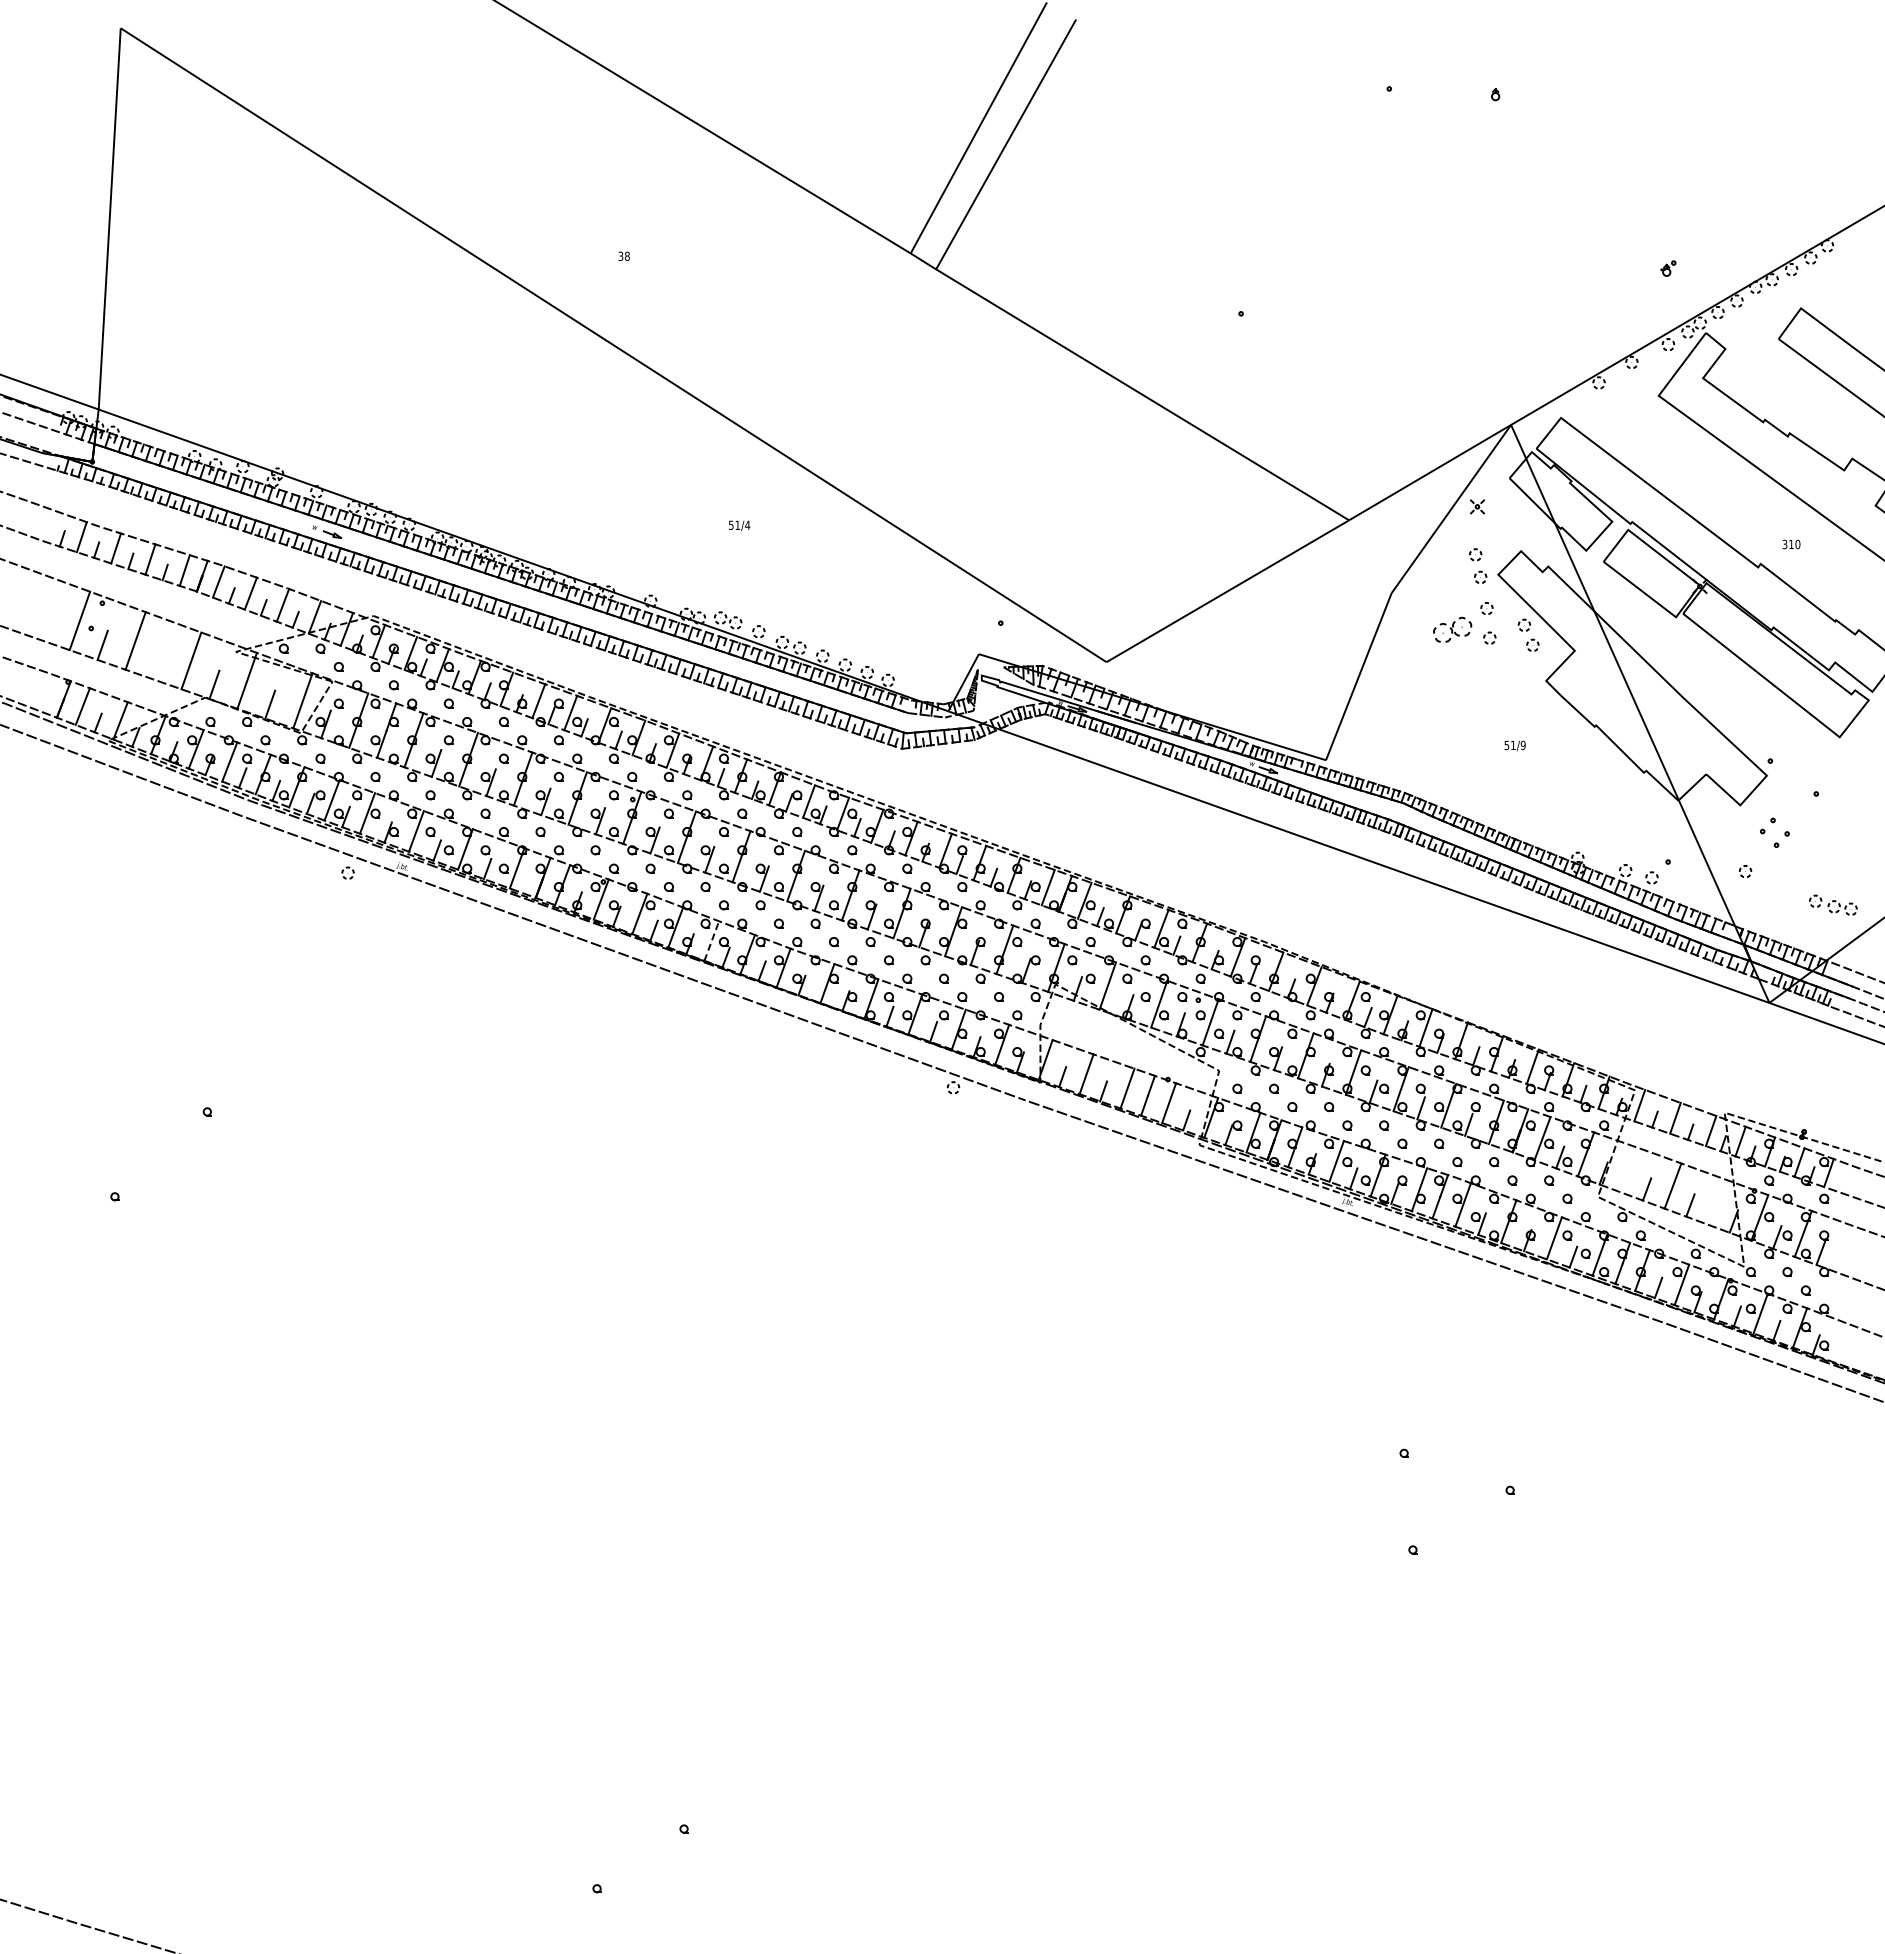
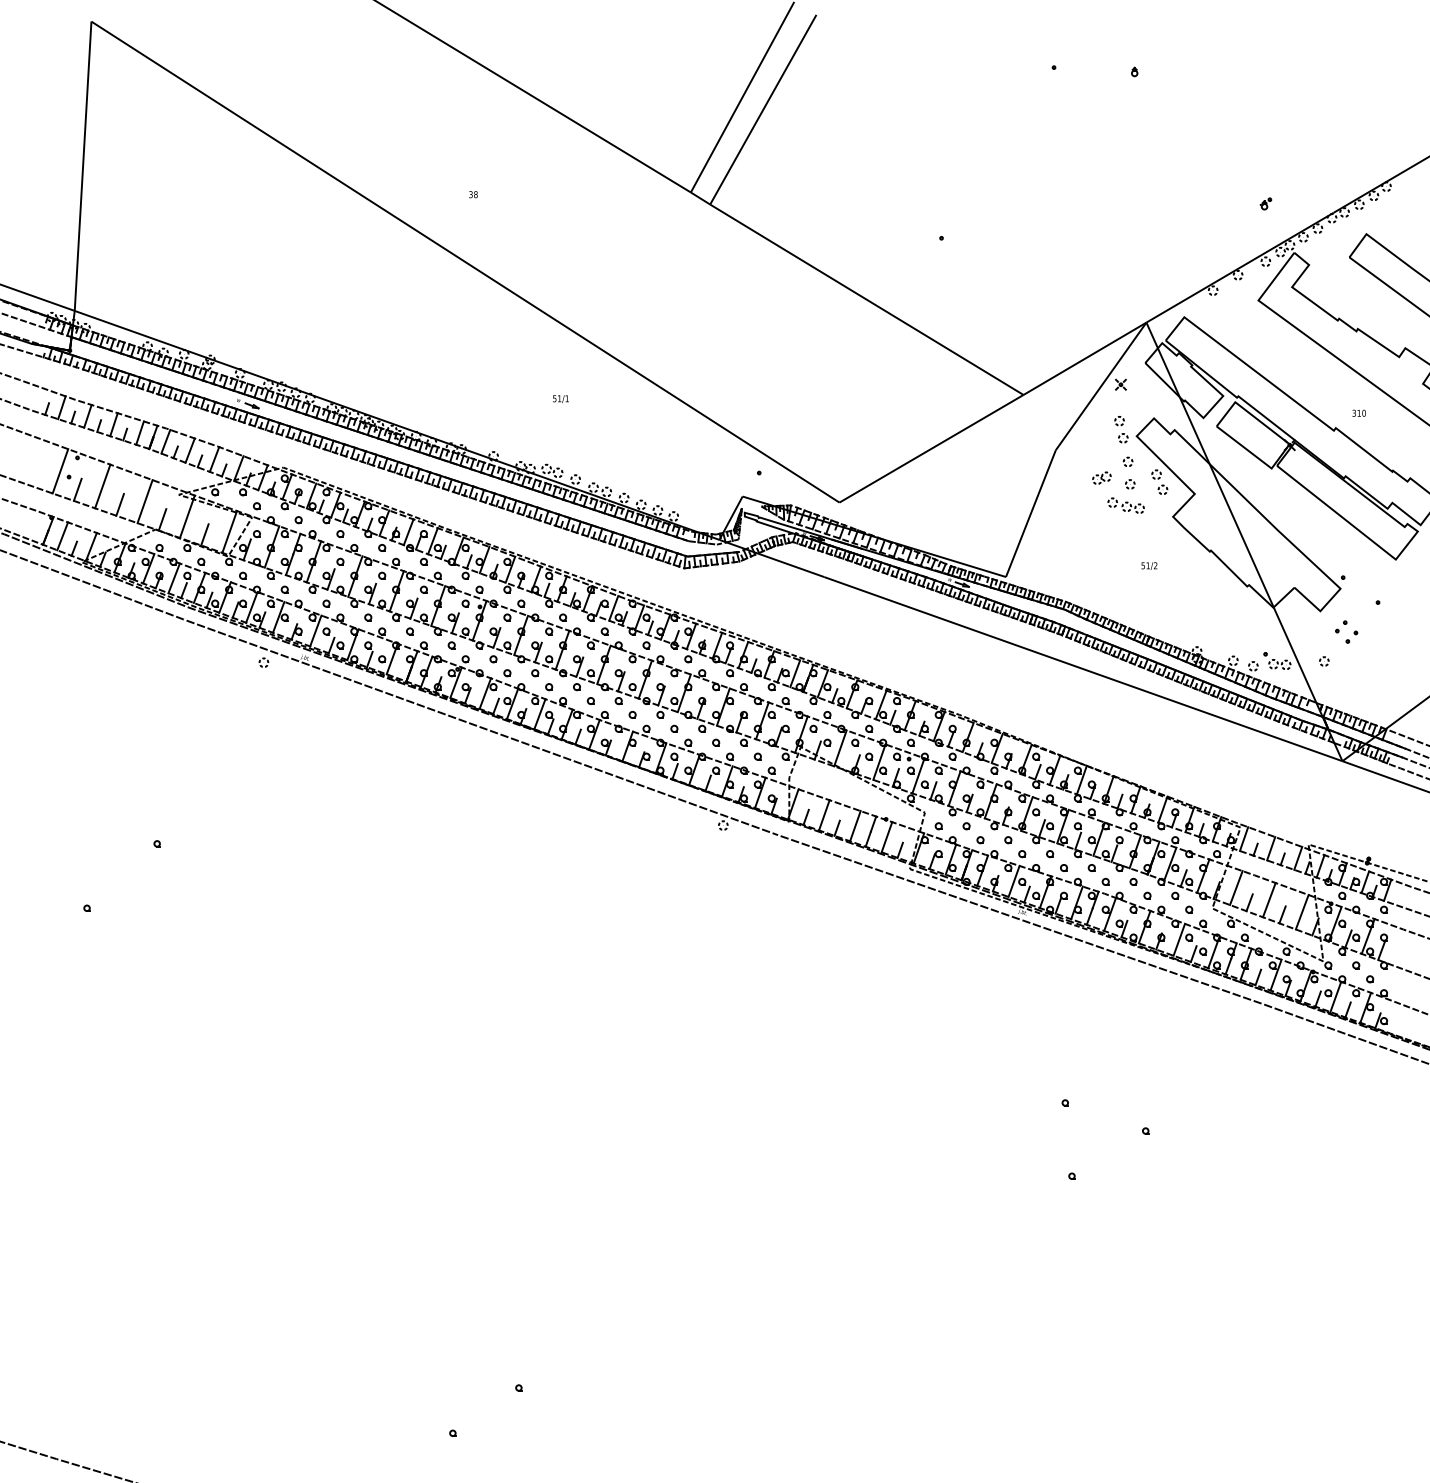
text: (747, 524) -> (567, 398), 51/4 -> 51/1
part: (1451, 629) -> (1101, 477), size x0.62
line: (158, 664) -> (120, 504), added
text: (1522, 745) -> (1155, 565), 51/9 -> 51/2
part: (1686, 875) -> (1279, 664), added
part: (1833, 904) -> (1126, 505), moved
line: (711, 940) -> (539, 713), dashed -> solid
line: (1629, 1169) -> (1236, 887), added
line: (1716, 1201) -> (1302, 911), added

